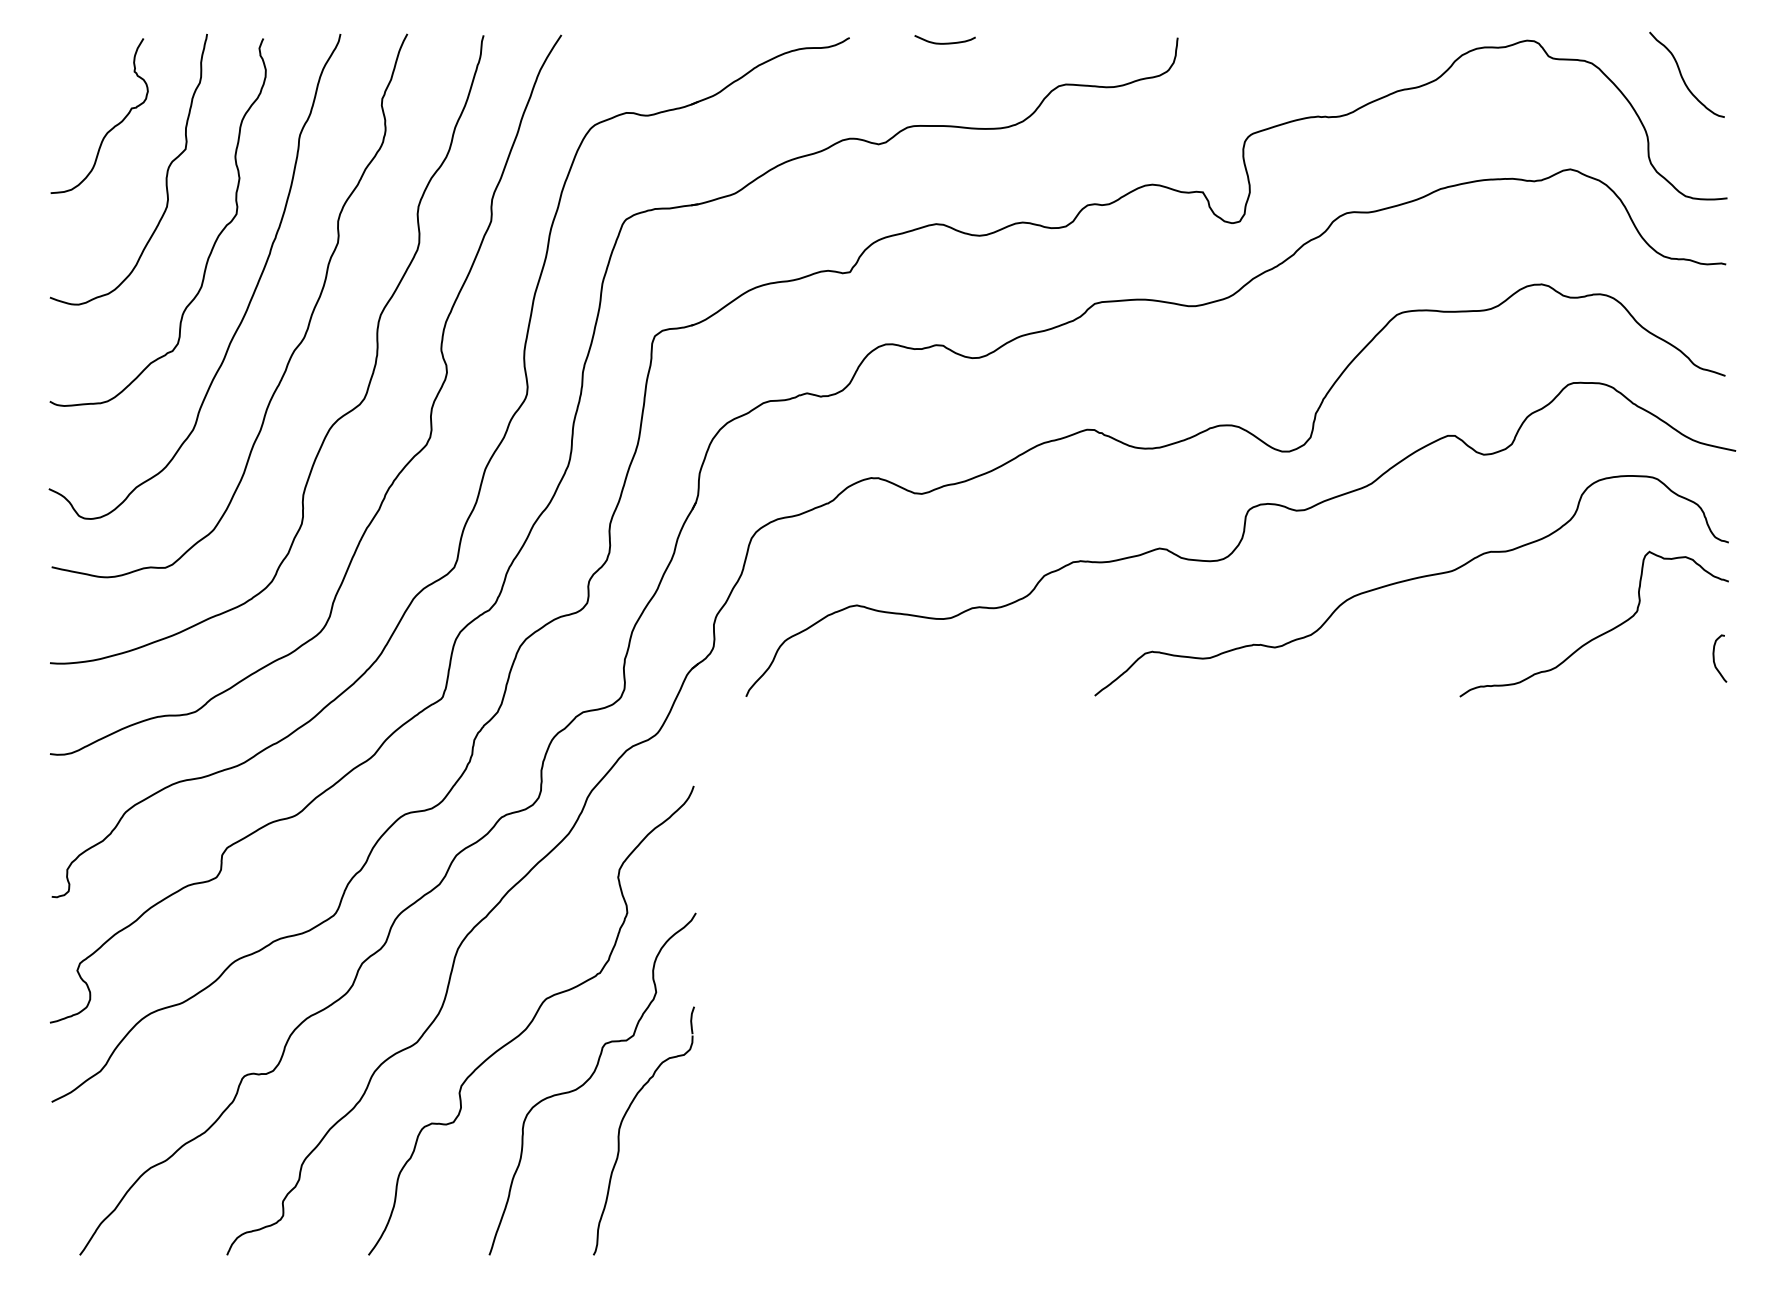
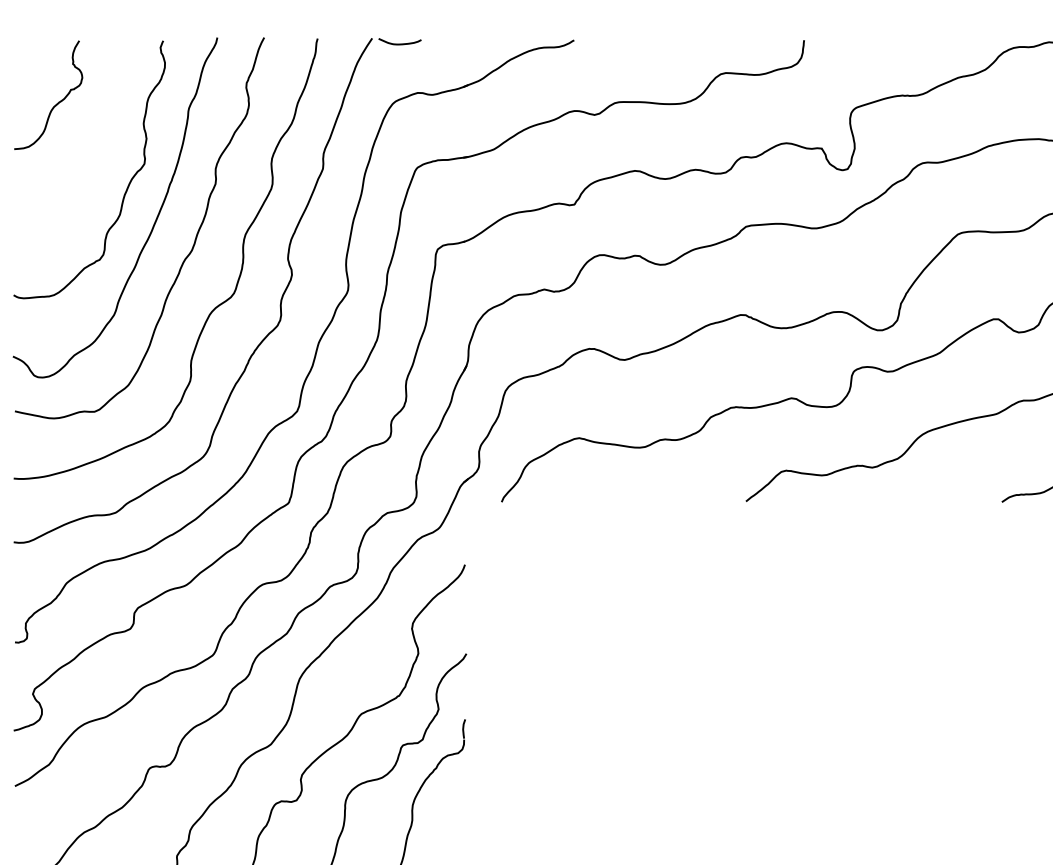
curve: (944, 42) -> (399, 43), moved
curve: (165, 177) -> (94, 138), removed

